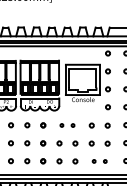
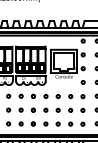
part: (66, 125) -> (51, 96), size x1.43
part: (99, 160) -> (76, 123), size x1.43

